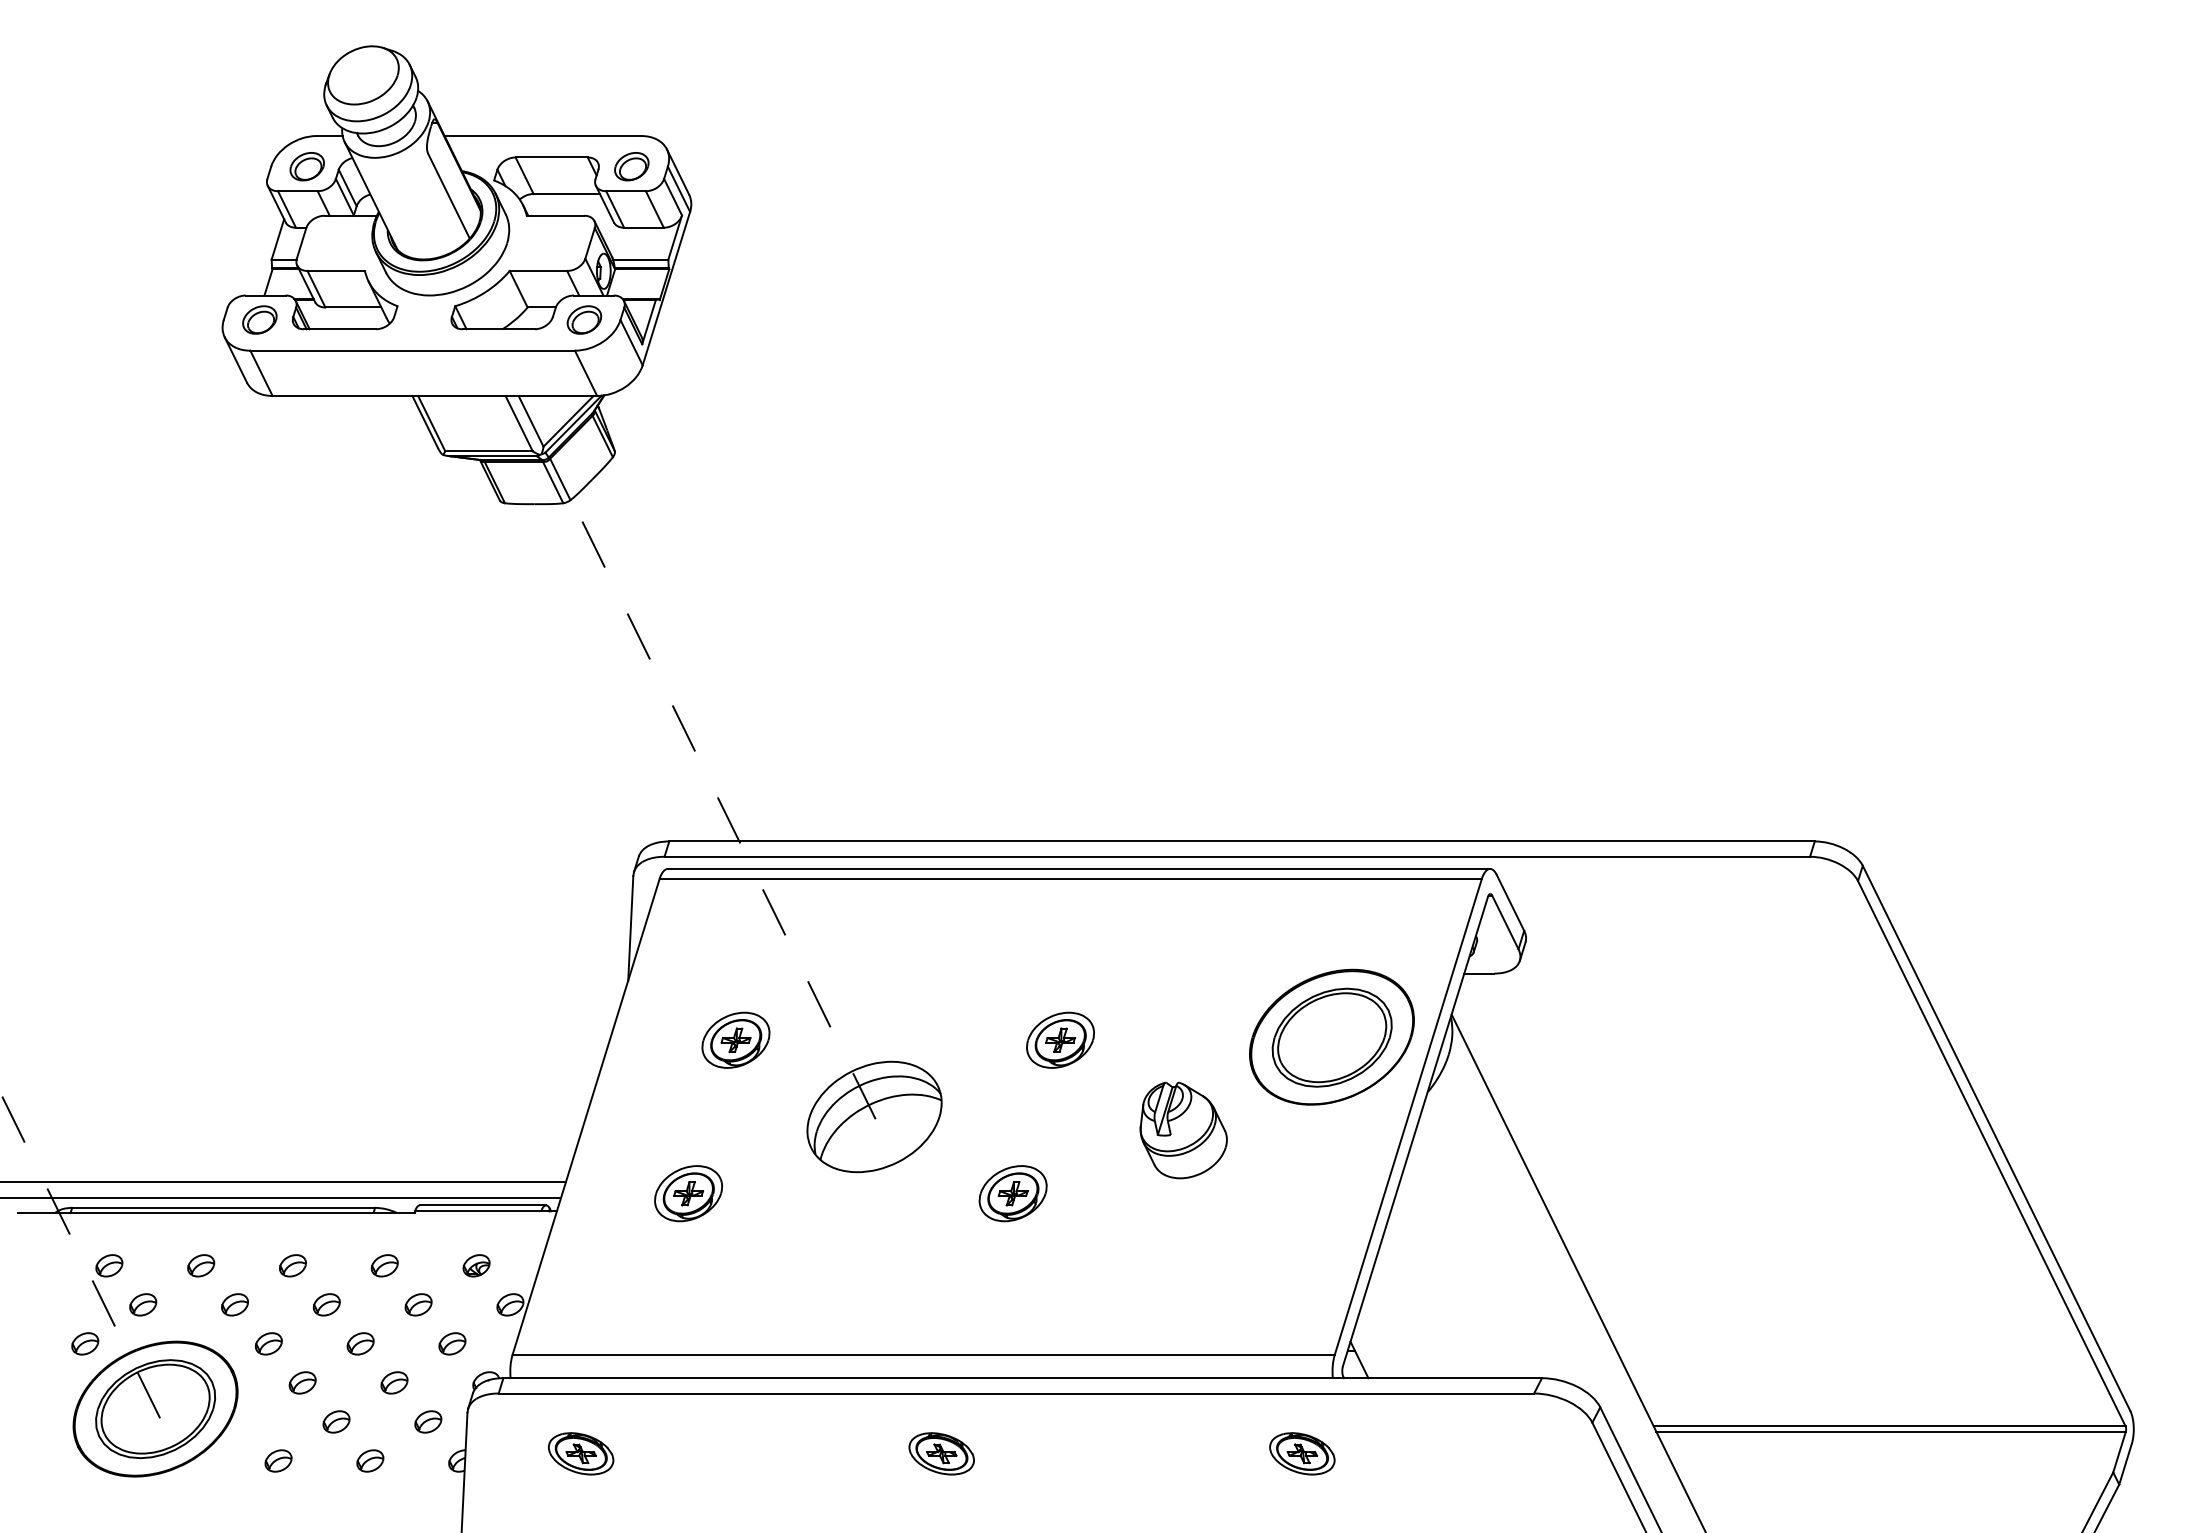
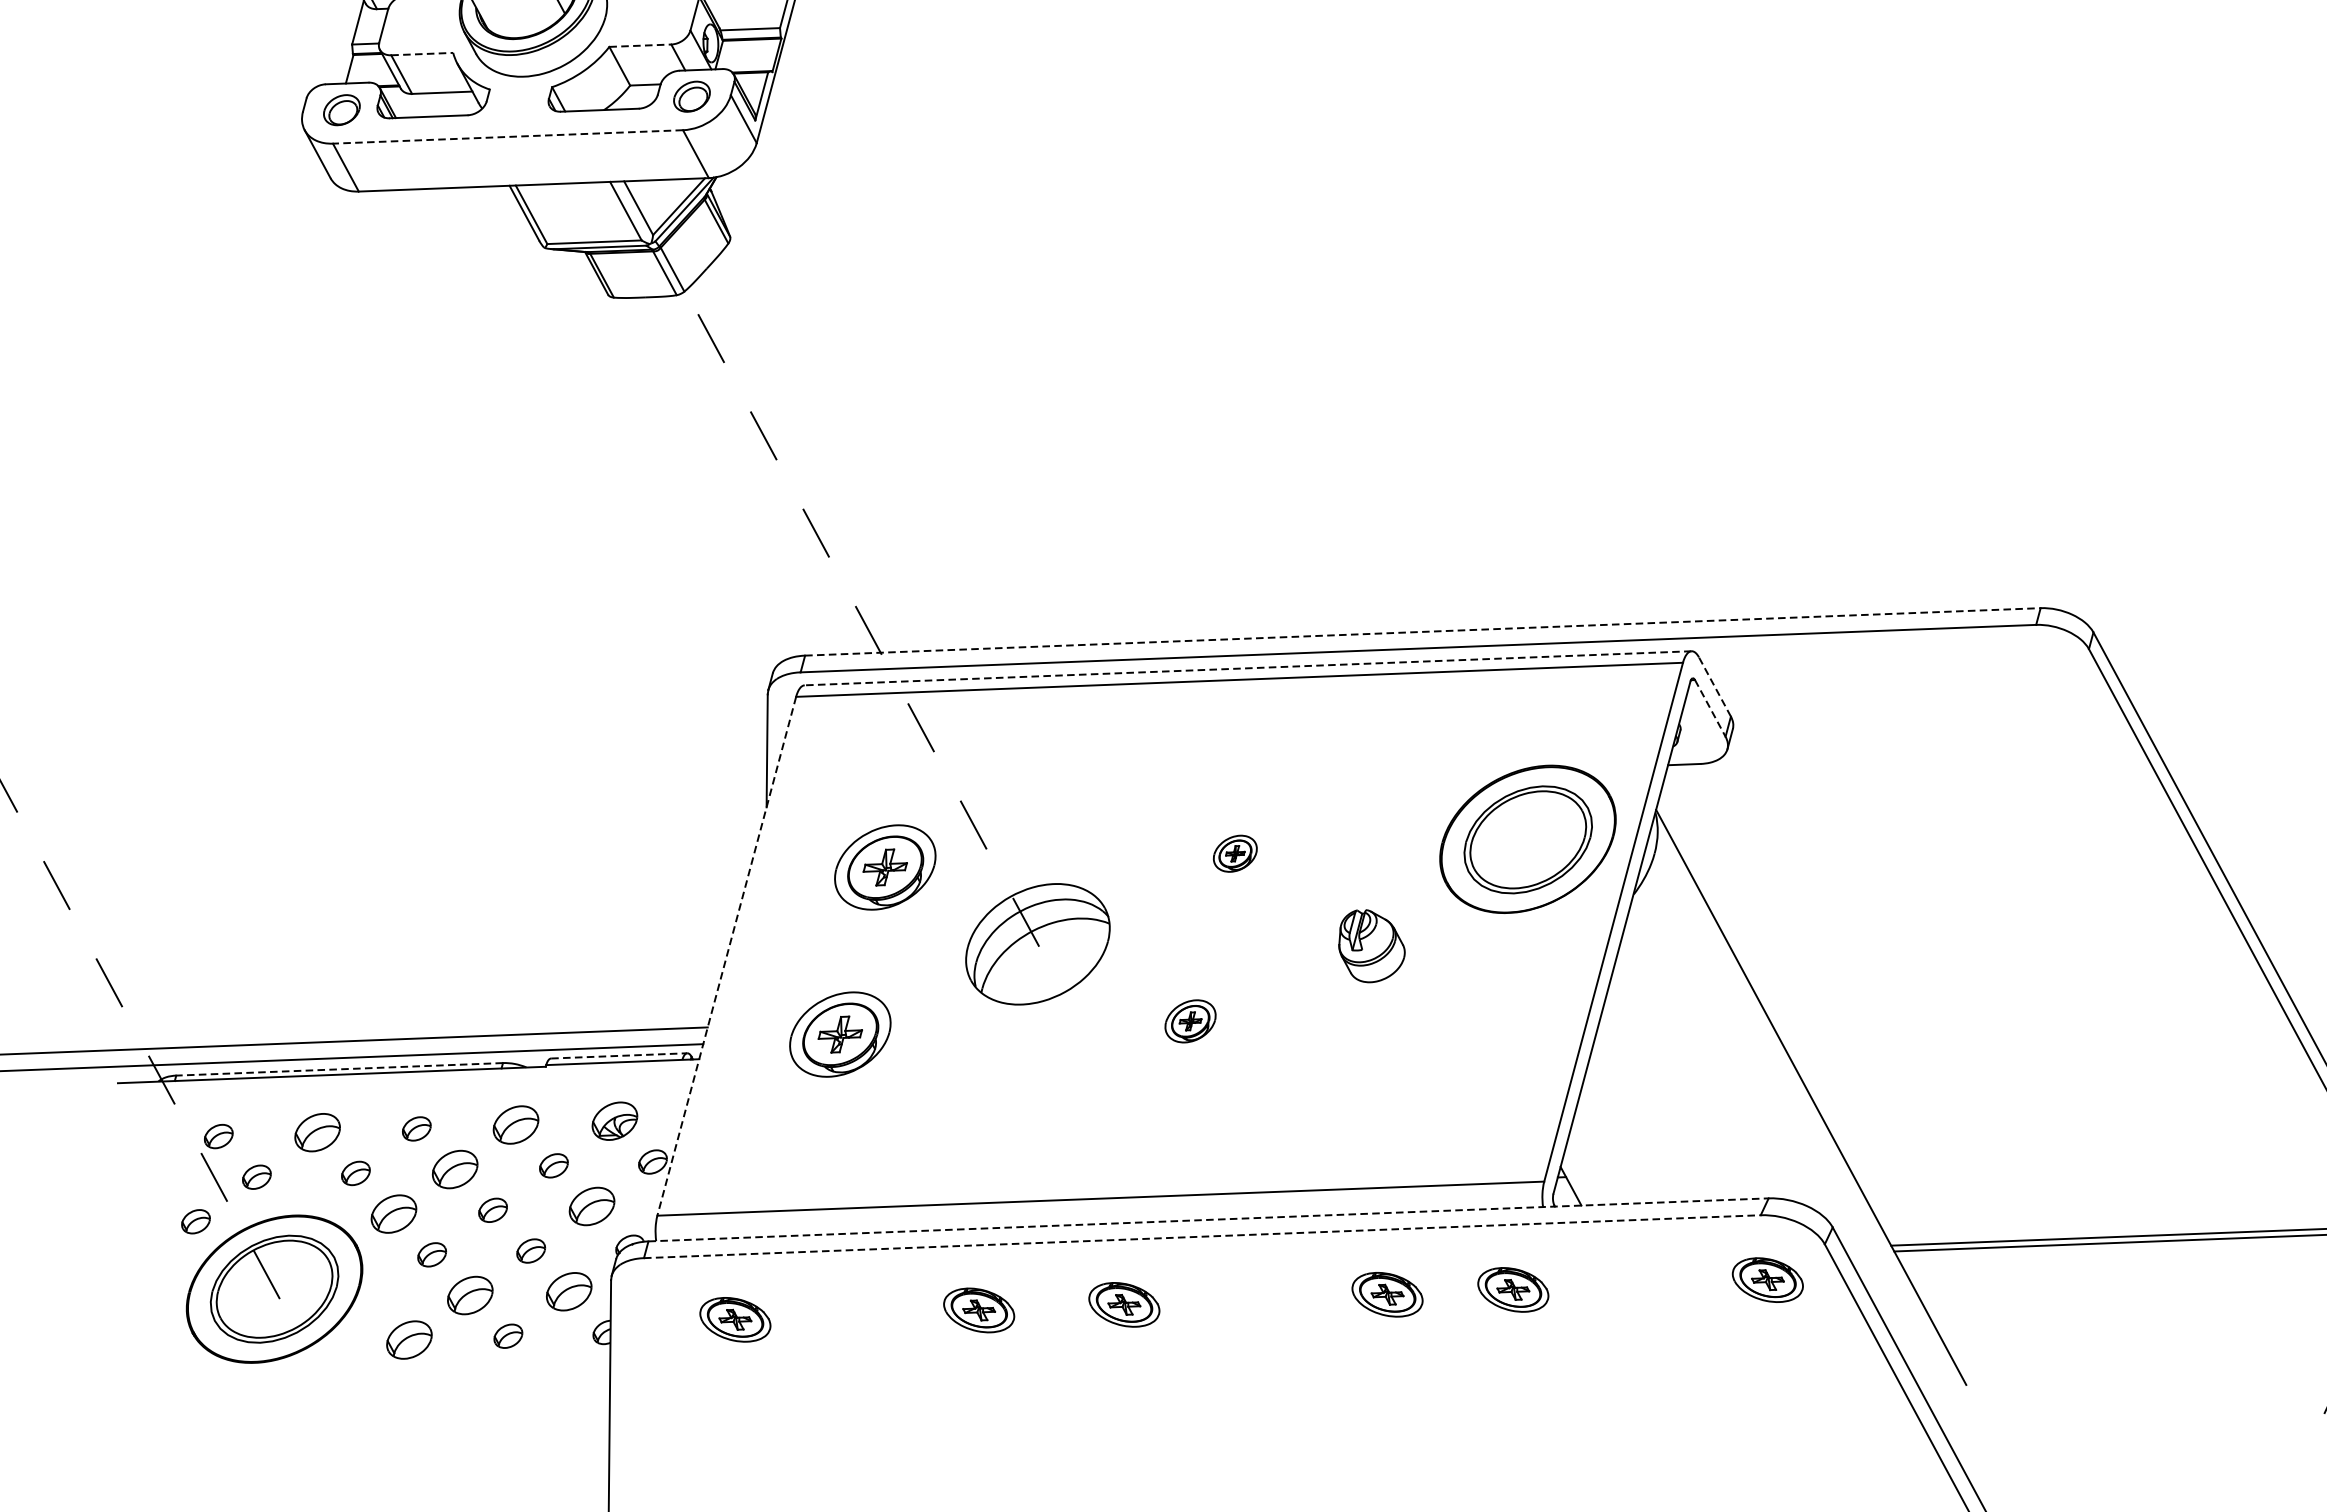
line: (336, 270) -> (422, 53), solid -> dashed
line: (538, 270) -> (640, 45), solid -> dashed
line: (412, 350) -> (507, 136), solid -> dashed
line: (1242, 841) -> (1423, 631), solid -> dashed
line: (1078, 868) -> (1247, 667), solid -> dashed
line: (1510, 902) -> (1714, 686), solid -> dashed
line: (1505, 922) -> (1710, 708), solid -> dashed
part: (735, 1039) -> (884, 866), size x1.4
part: (1060, 1039) -> (1235, 853), size x0.6
line: (586, 1117) -> (727, 956), solid -> dashed
part: (1183, 1130) -> (1371, 946), size x0.7
part: (688, 1193) -> (840, 1034), size x1.4
part: (1012, 1193) -> (1189, 1021), size x0.7
line: (483, 1205) -> (619, 1055), solid -> dashed
line: (223, 1207) -> (339, 1068), solid -> dashed
part: (201, 1265) -> (318, 1132), size x1.6
part: (384, 1265) -> (515, 1124), size x1.6
part: (476, 1265) -> (614, 1120), size x1.6
part: (326, 1304) -> (454, 1169), size x1.6
part: (268, 1343) -> (393, 1213), size x1.6
part: (452, 1343) -> (592, 1206), size x1.6
line: (1023, 1378) -> (1209, 1220), solid -> dashed
line: (1016, 1393) -> (1202, 1236), solid -> dashed
part: (336, 1421) -> (470, 1295), size x1.6
part: (428, 1421) -> (569, 1291), size x1.6
part: (807, 1453) -> (979, 1310), added
part: (1185, 1453) -> (1387, 1294), added
part: (1538, 1453) -> (1768, 1279), added
part: (278, 1460) -> (409, 1339), size x1.6

